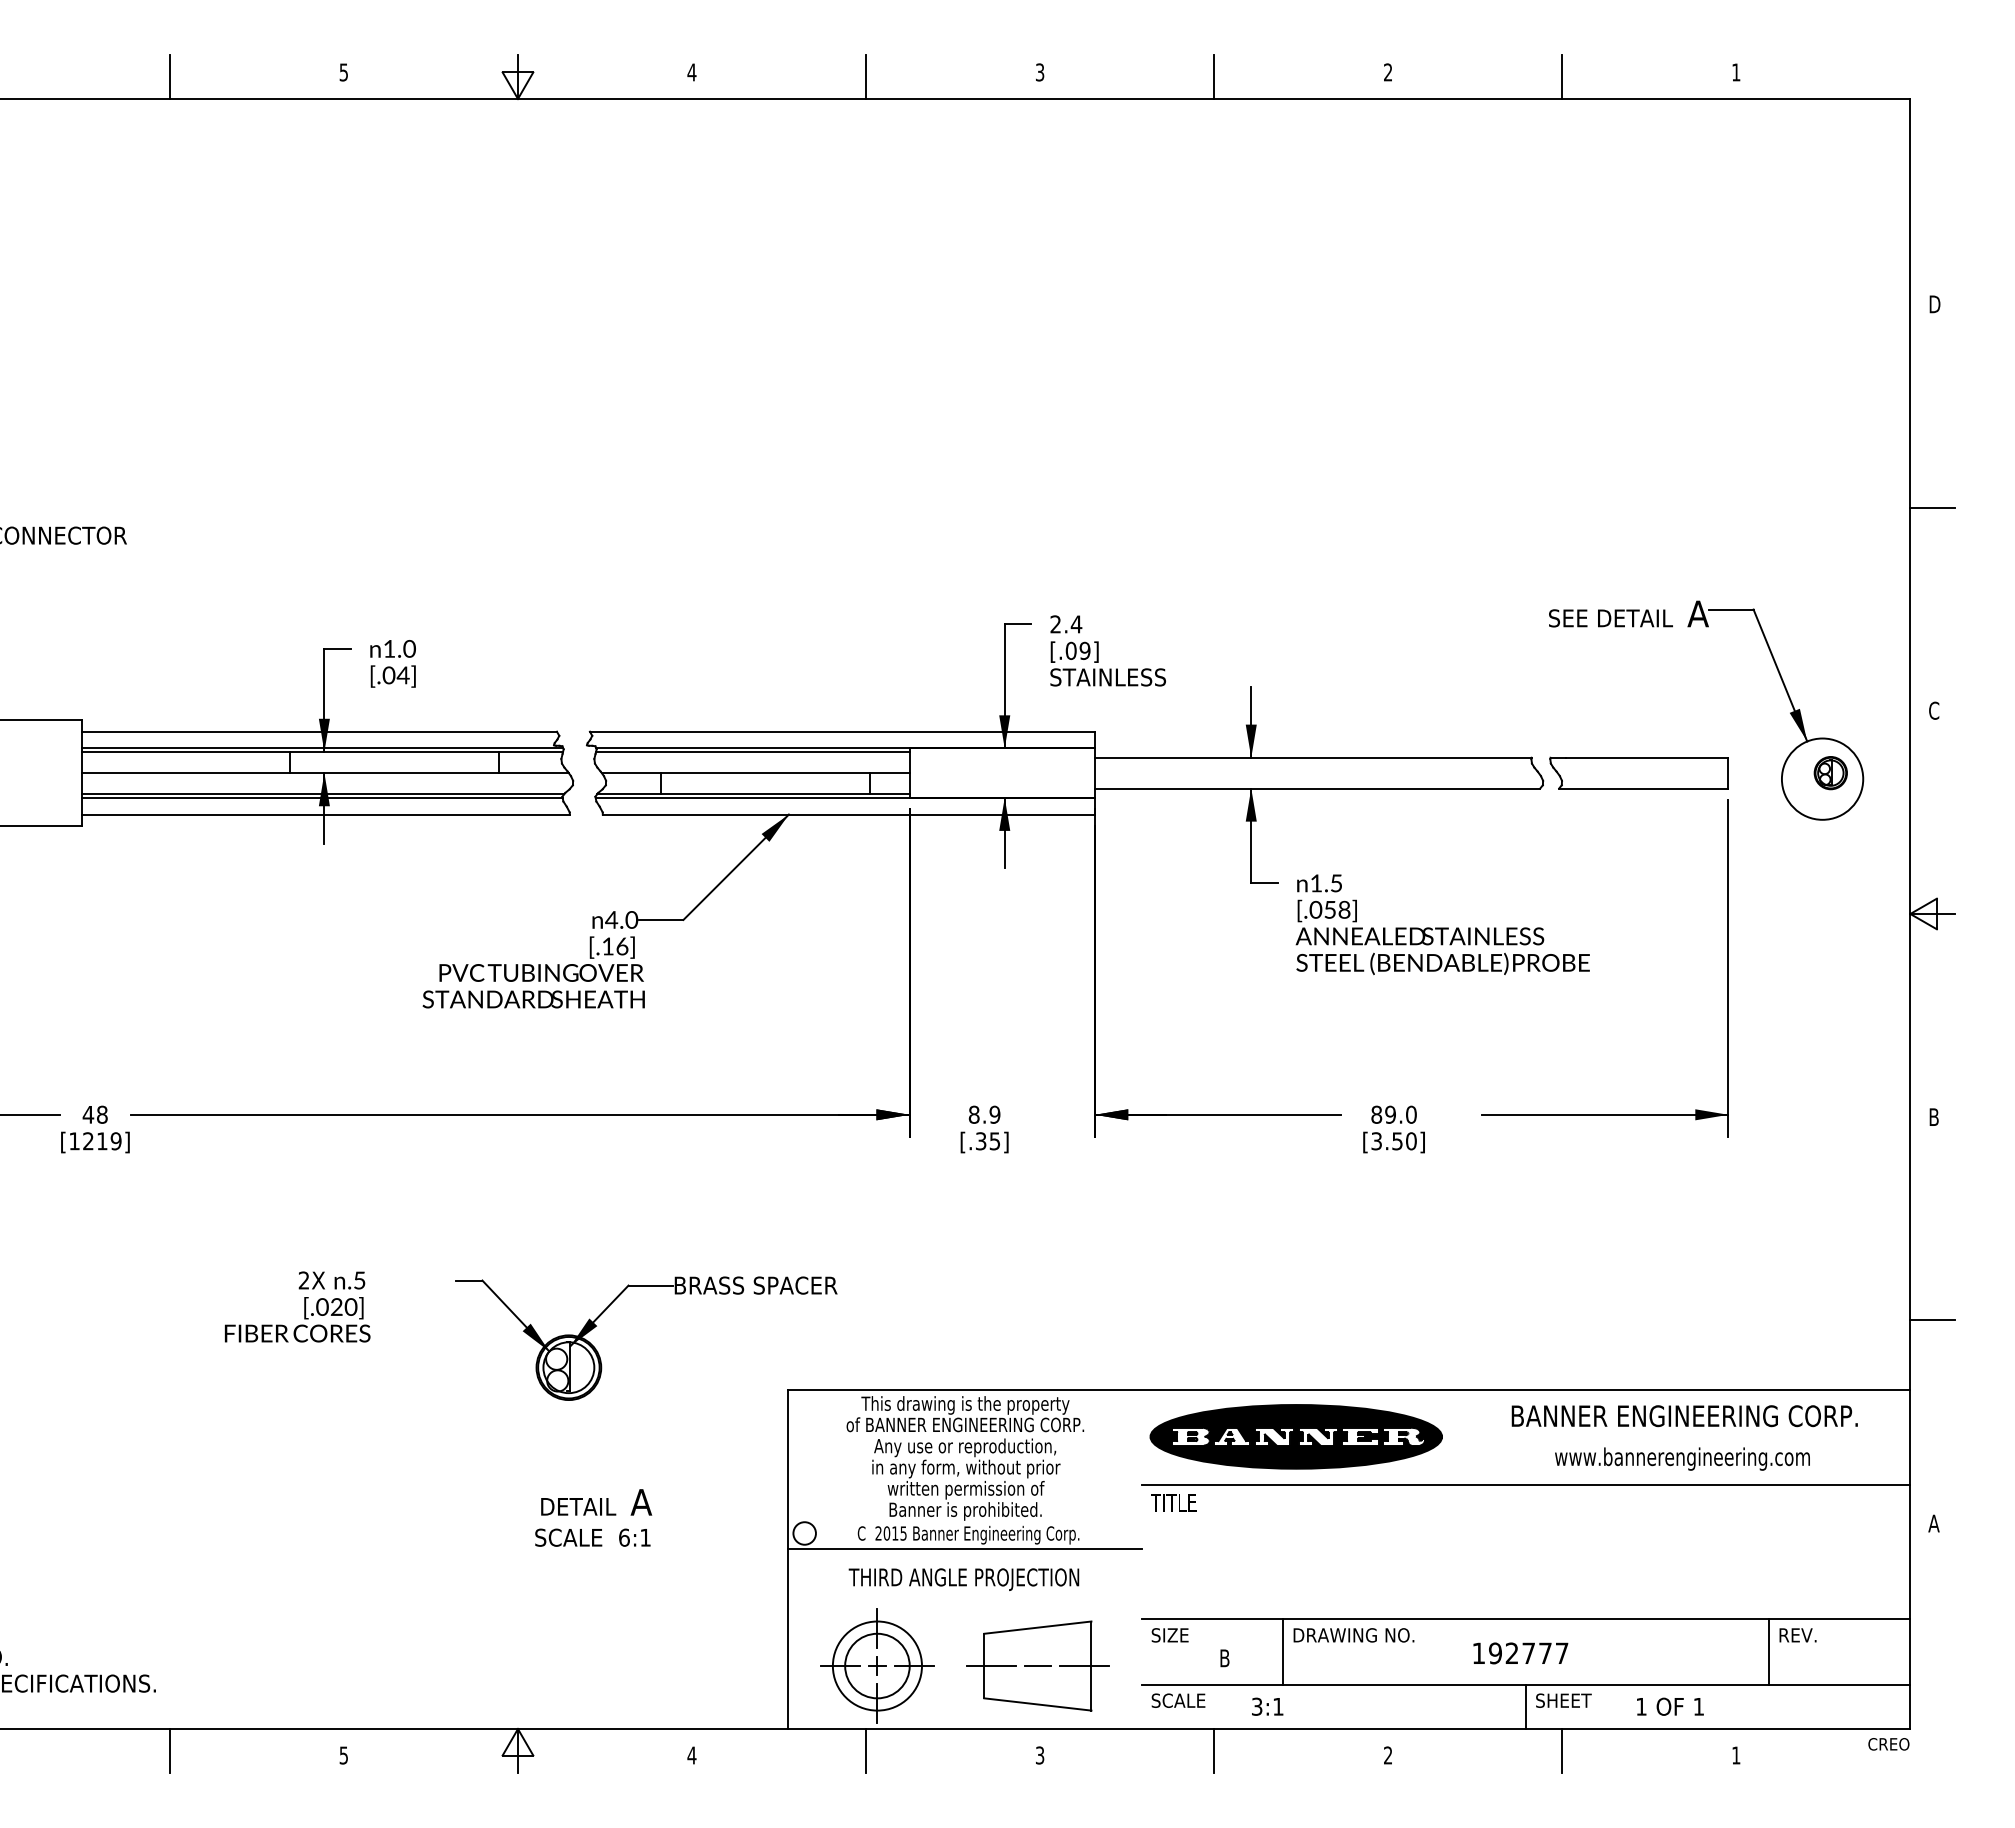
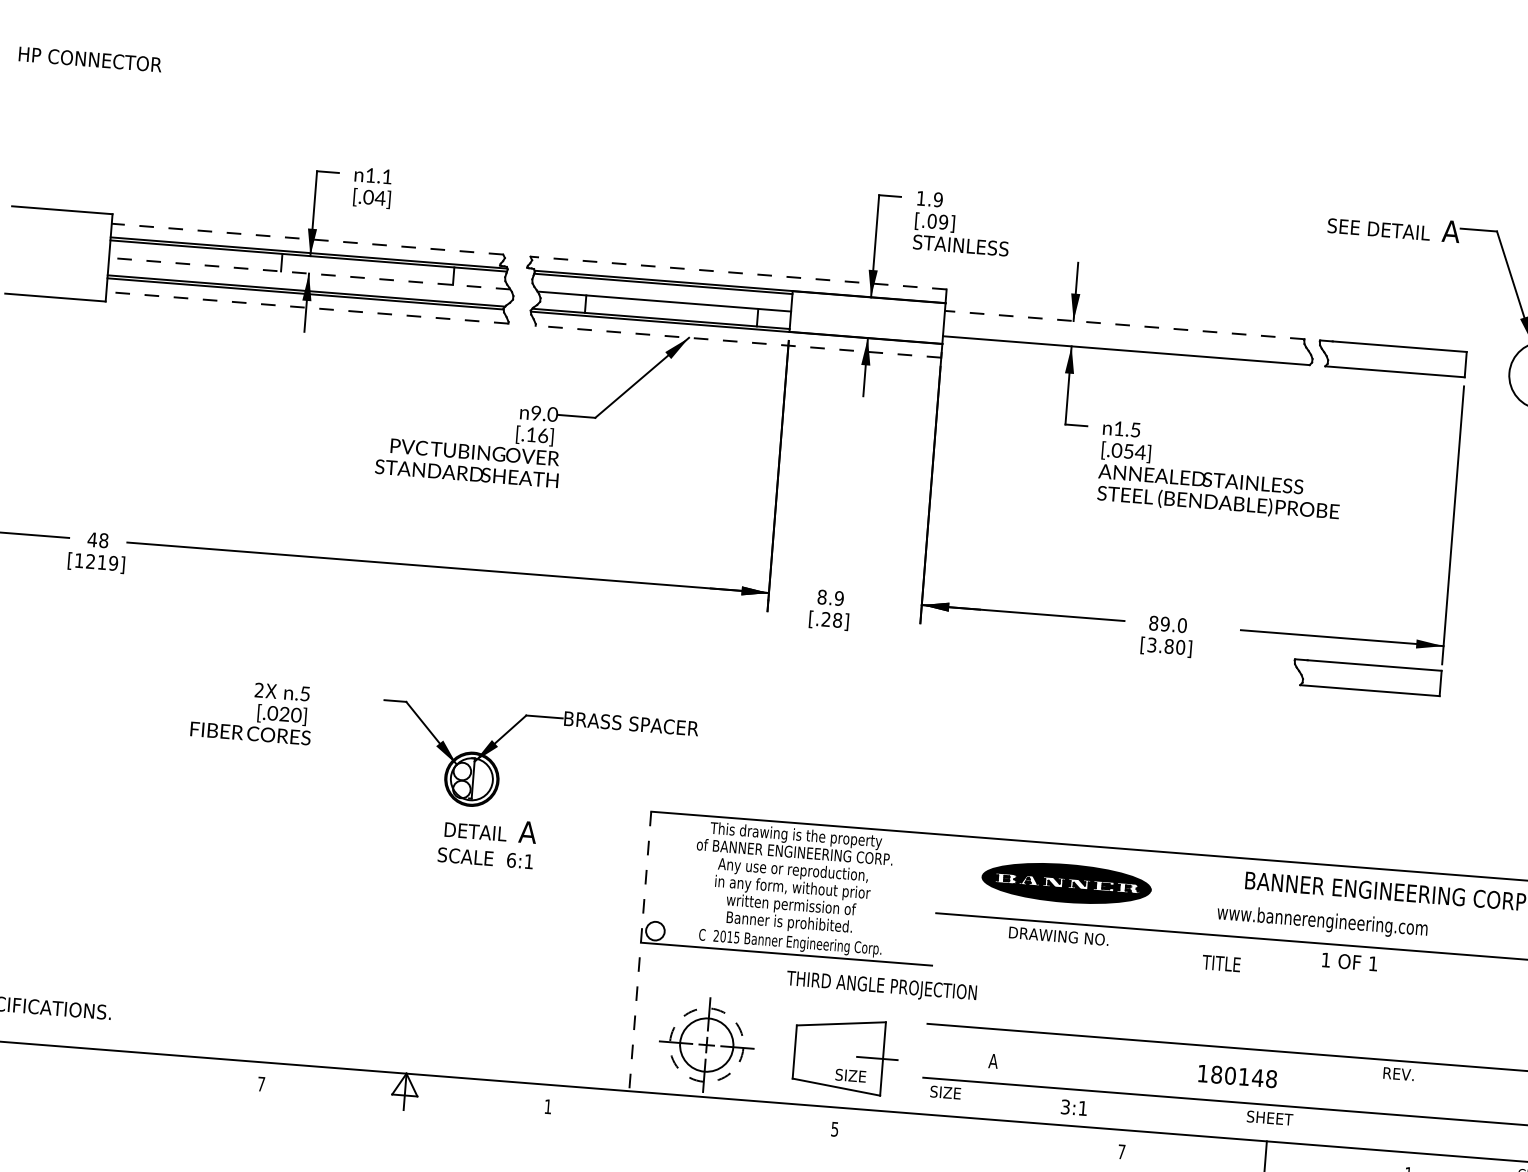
text: (1066, 624) -> (930, 199), 2.4 -> 1.9
text: (409, 648) -> (387, 176), 1.0 -> 1.1
line: (319, 731) -> (307, 238), solid -> dashed
line: (842, 731) -> (738, 272), solid -> dashed
line: (1312, 757) -> (1124, 324), solid -> dashed
line: (325, 773) -> (309, 273), solid -> dashed
line: (325, 814) -> (307, 307), solid -> dashed
line: (848, 814) -> (738, 341), solid -> dashed
text: (1343, 909) -> (1139, 452), [.058] -> [.054]
text: (611, 919) -> (536, 412), 4.0 -> 9.0
text: (988, 1141) -> (832, 620), [.35] -> [.28]
text: (1397, 1141) -> (1169, 646), [3.50] -> [3.80]
part: (1638, 1159) -> (1366, 677), added
part: (1295, 1436) -> (1066, 883), size x0.7
text: (1682, 1458) -> (1322, 921), moved
text: (1173, 1502) -> (1221, 963), moved
text: (593, 1517) -> (487, 841), moved
line: (788, 1559) -> (640, 951), solid -> dashed
text: (963, 1579) -> (881, 987), moved
text: (1169, 1635) -> (850, 1075), moved
text: (1353, 1635) -> (1058, 936), moved
text: (1797, 1635) -> (1398, 1074), moved
line: (1283, 1651) -> (1042, 1059), removed
line: (1769, 1651) -> (1442, 1090), removed
text: (1528, 1653) -> (1243, 1076), 192777 -> 180148
text: (1224, 1658) -> (993, 1061), B -> A
circle: (876, 1665) -> (706, 1044), solid -> dashed
line: (990, 1666) -> (799, 1052), removed
line: (1037, 1666) -> (838, 1055), removed
text: (1183, 1700) -> (956, 1093), SCALE -> SIZE
text: (1267, 1706) -> (1074, 1107), moved
line: (1526, 1706) -> (1238, 1120), removed
text: (1670, 1706) -> (1349, 961), moved
line: (169, 1751) -> (117, 1069), removed
line: (866, 1751) -> (692, 1114), removed
line: (1214, 1751) -> (978, 1137), removed
text: (1040, 1754) -> (835, 1128), 3 -> 5
text: (343, 1755) -> (261, 1084), 5 -> 7
text: (691, 1755) -> (547, 1106), 4 -> 1
text: (1388, 1755) -> (1121, 1151), 2 -> 7

